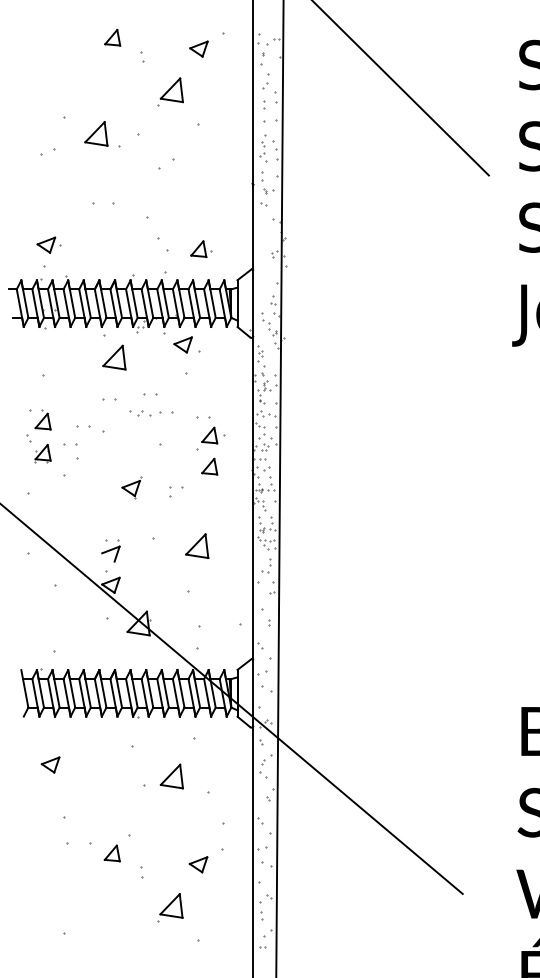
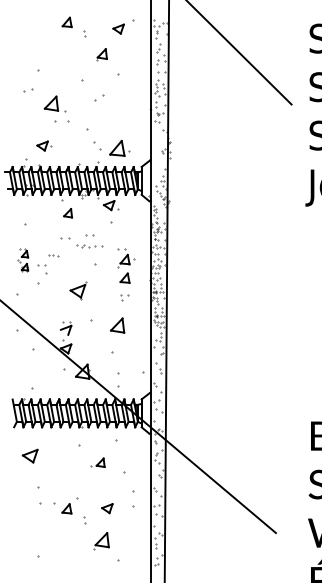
part: (170, 91) -> (101, 54), size x0.7
part: (101, 133) -> (54, 103), moved
part: (49, 244) -> (44, 145), moved
part: (202, 249) -> (120, 148), size x1.6
part: (113, 358) -> (67, 213), size x0.6
part: (89, 428) -> (53, 255), size x0.6
part: (39, 437) -> (23, 260), size x0.7
part: (131, 487) -> (78, 290), size x1.4
part: (175, 492) -> (124, 297), moved
part: (49, 763) -> (29, 455), size x1.4
part: (163, 775) -> (97, 462), size x0.6
part: (198, 864) -> (107, 508), moved

